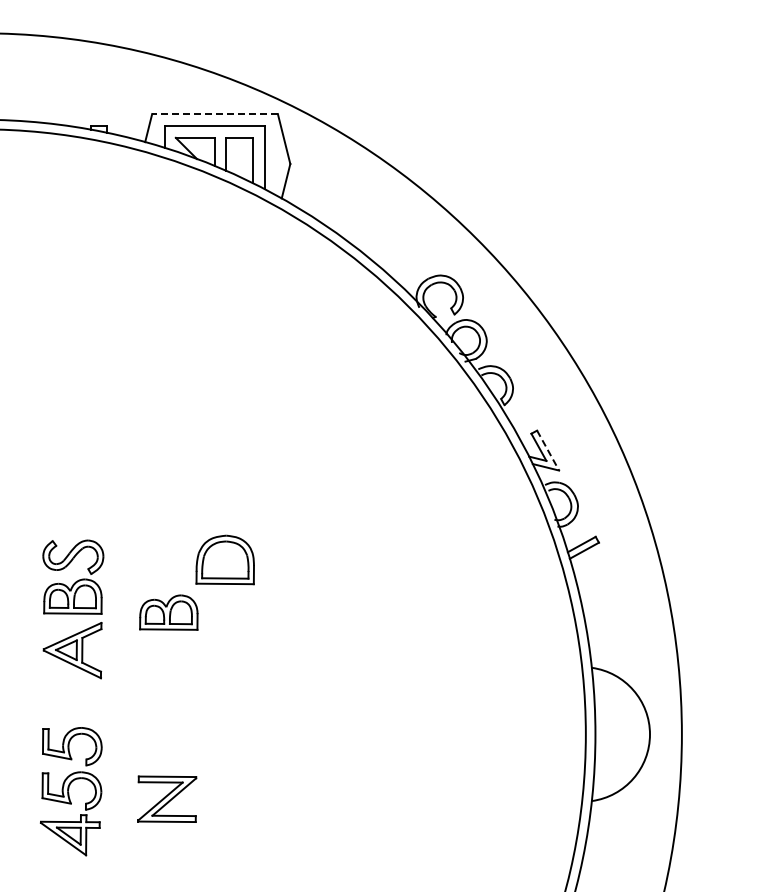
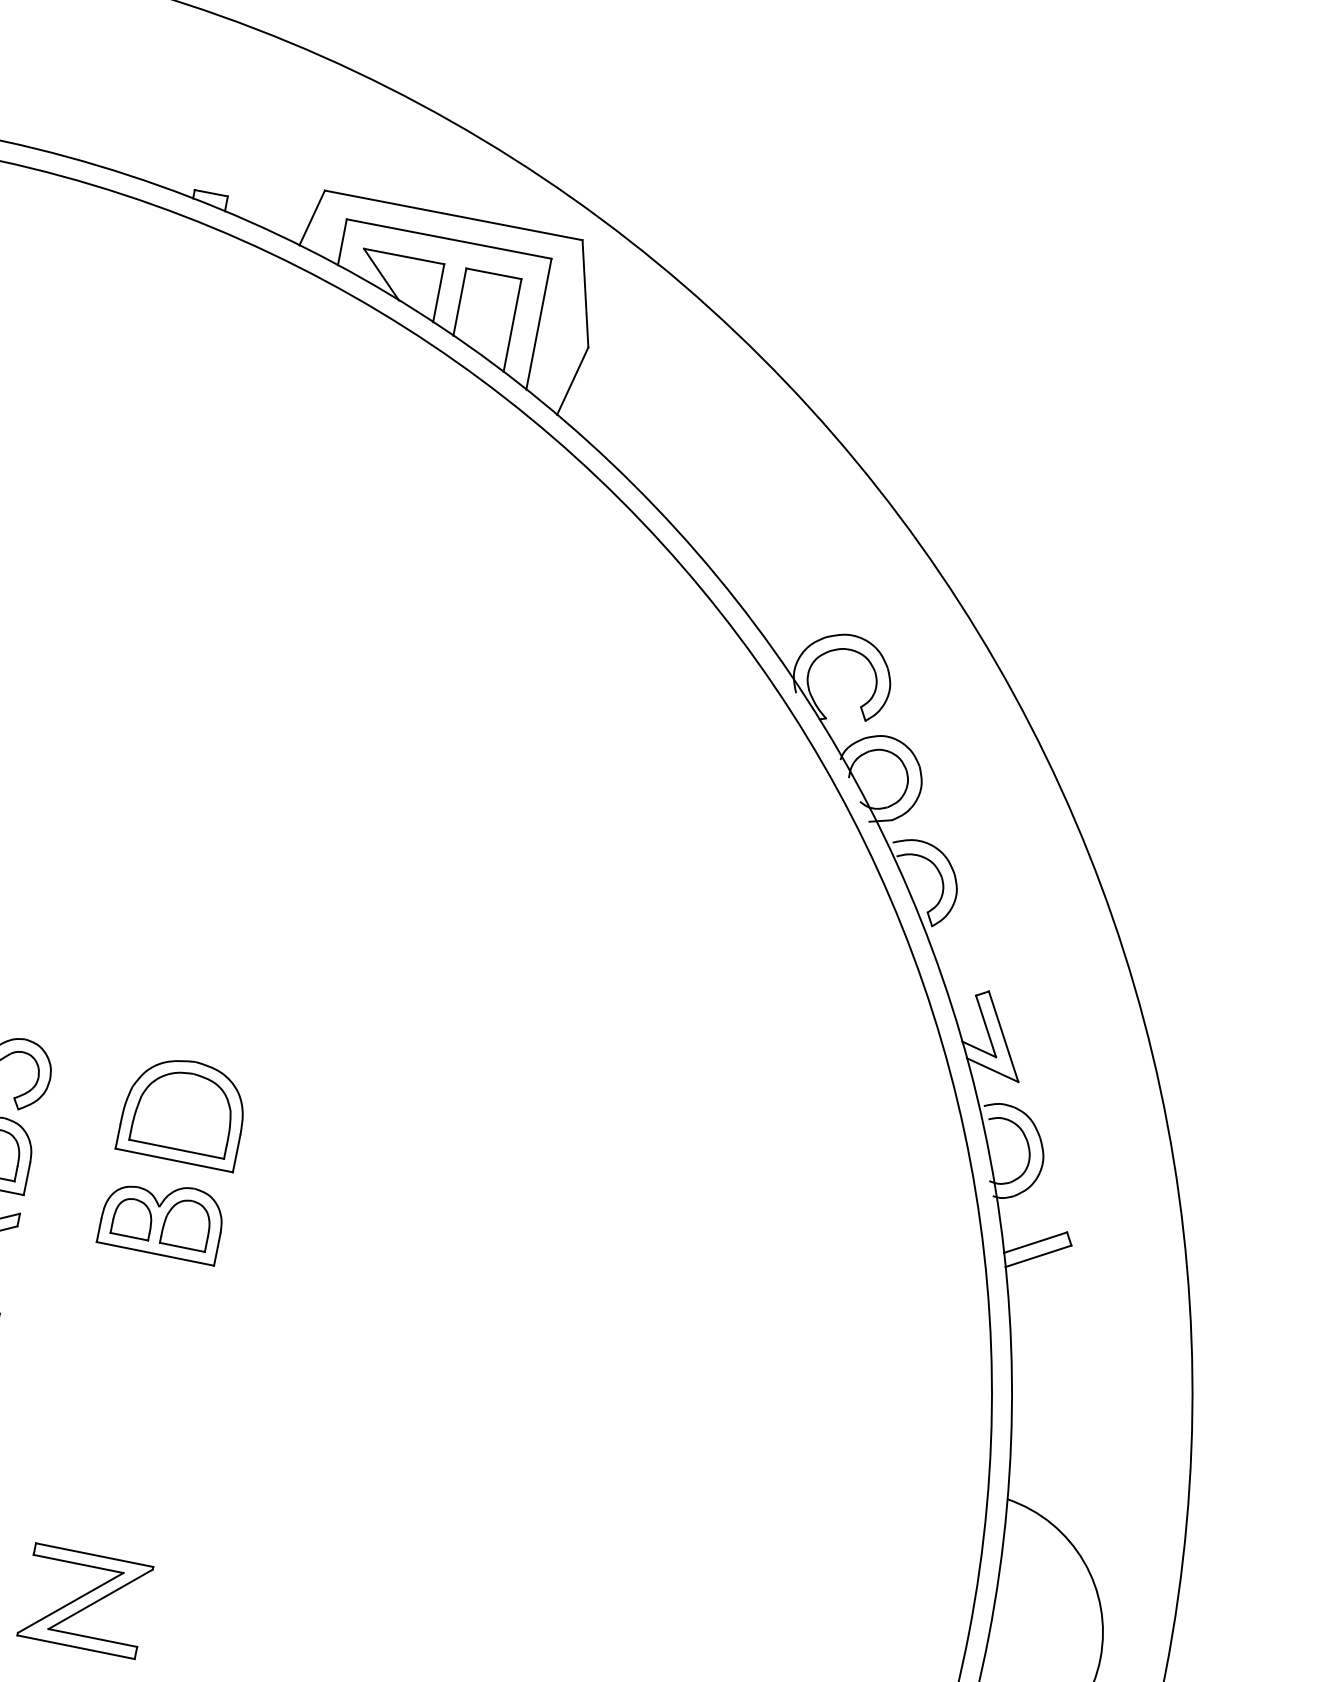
line: (215, 114) -> (454, 216), dashed -> solid
line: (548, 450) -> (1004, 1036), dashed -> solid
part: (224, 559) -> (182, 1110), moved

